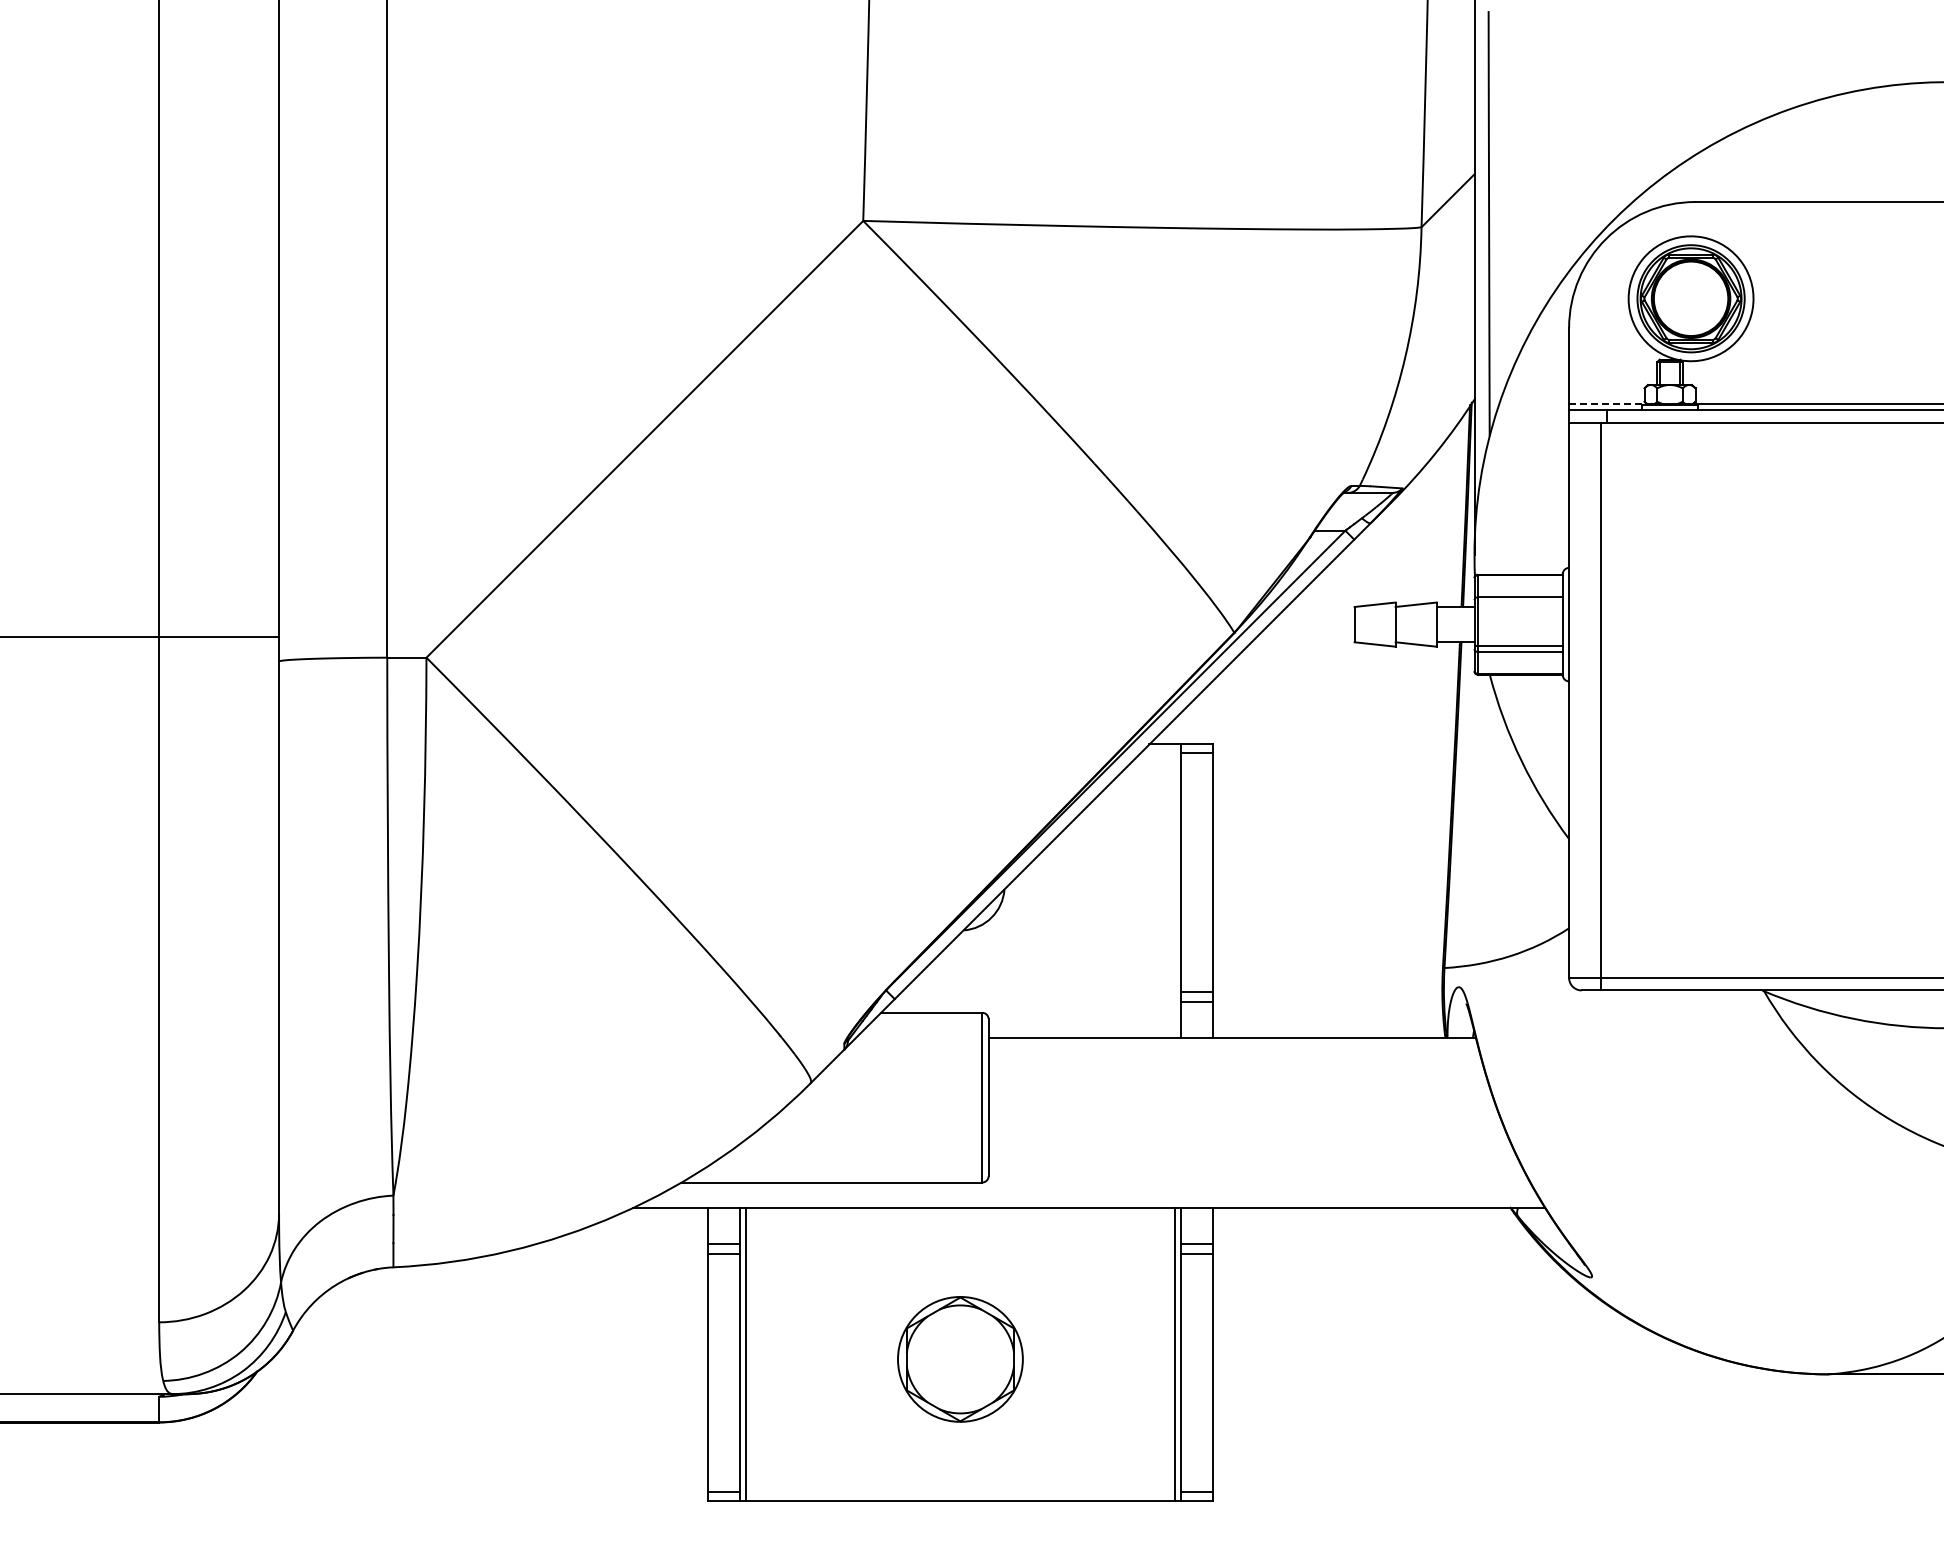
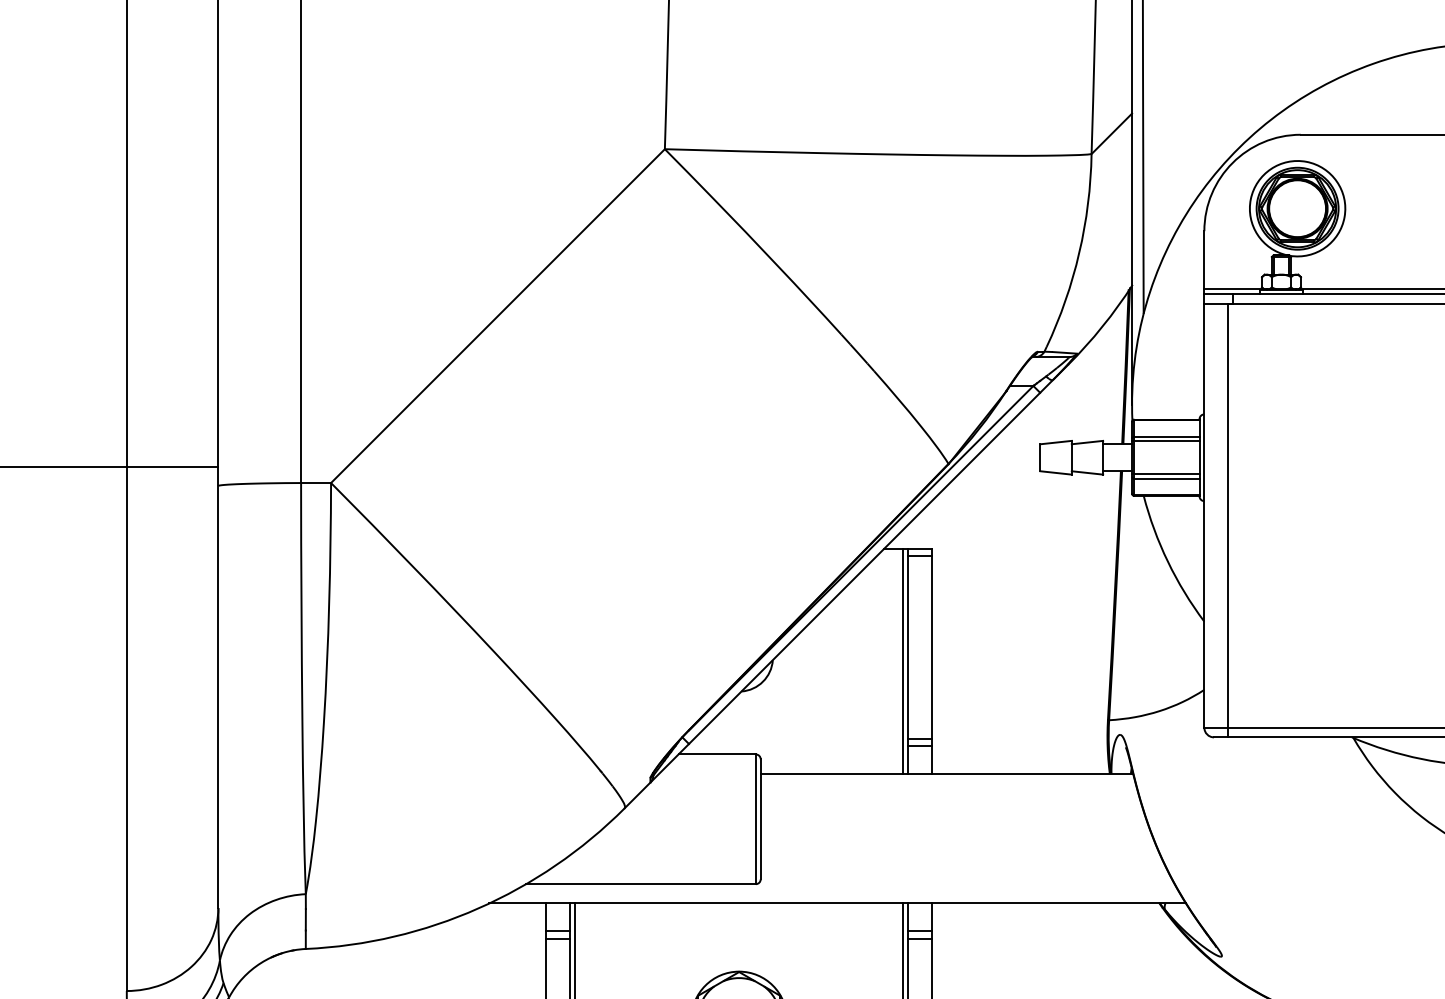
line: (1607, 403) -> (1233, 288), dashed -> solid
line: (1518, 602) -> (1165, 440), added
line: (1174, 891) -> (902, 661), added

